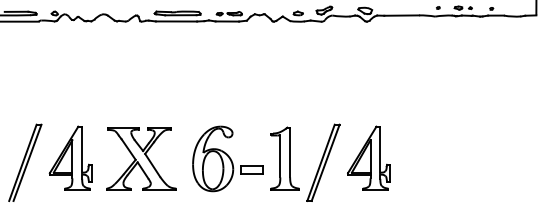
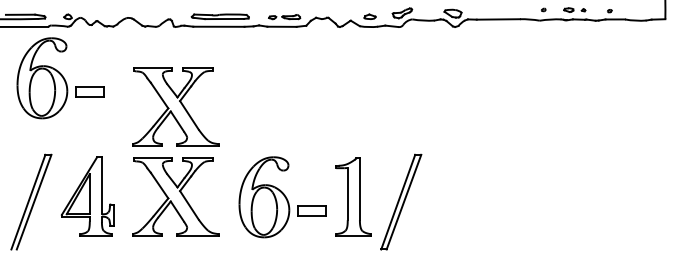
part: (48, 63) -> (60, 78), added
part: (141, 85) -> (175, 106), added
part: (368, 158) -> (457, 196), removed

